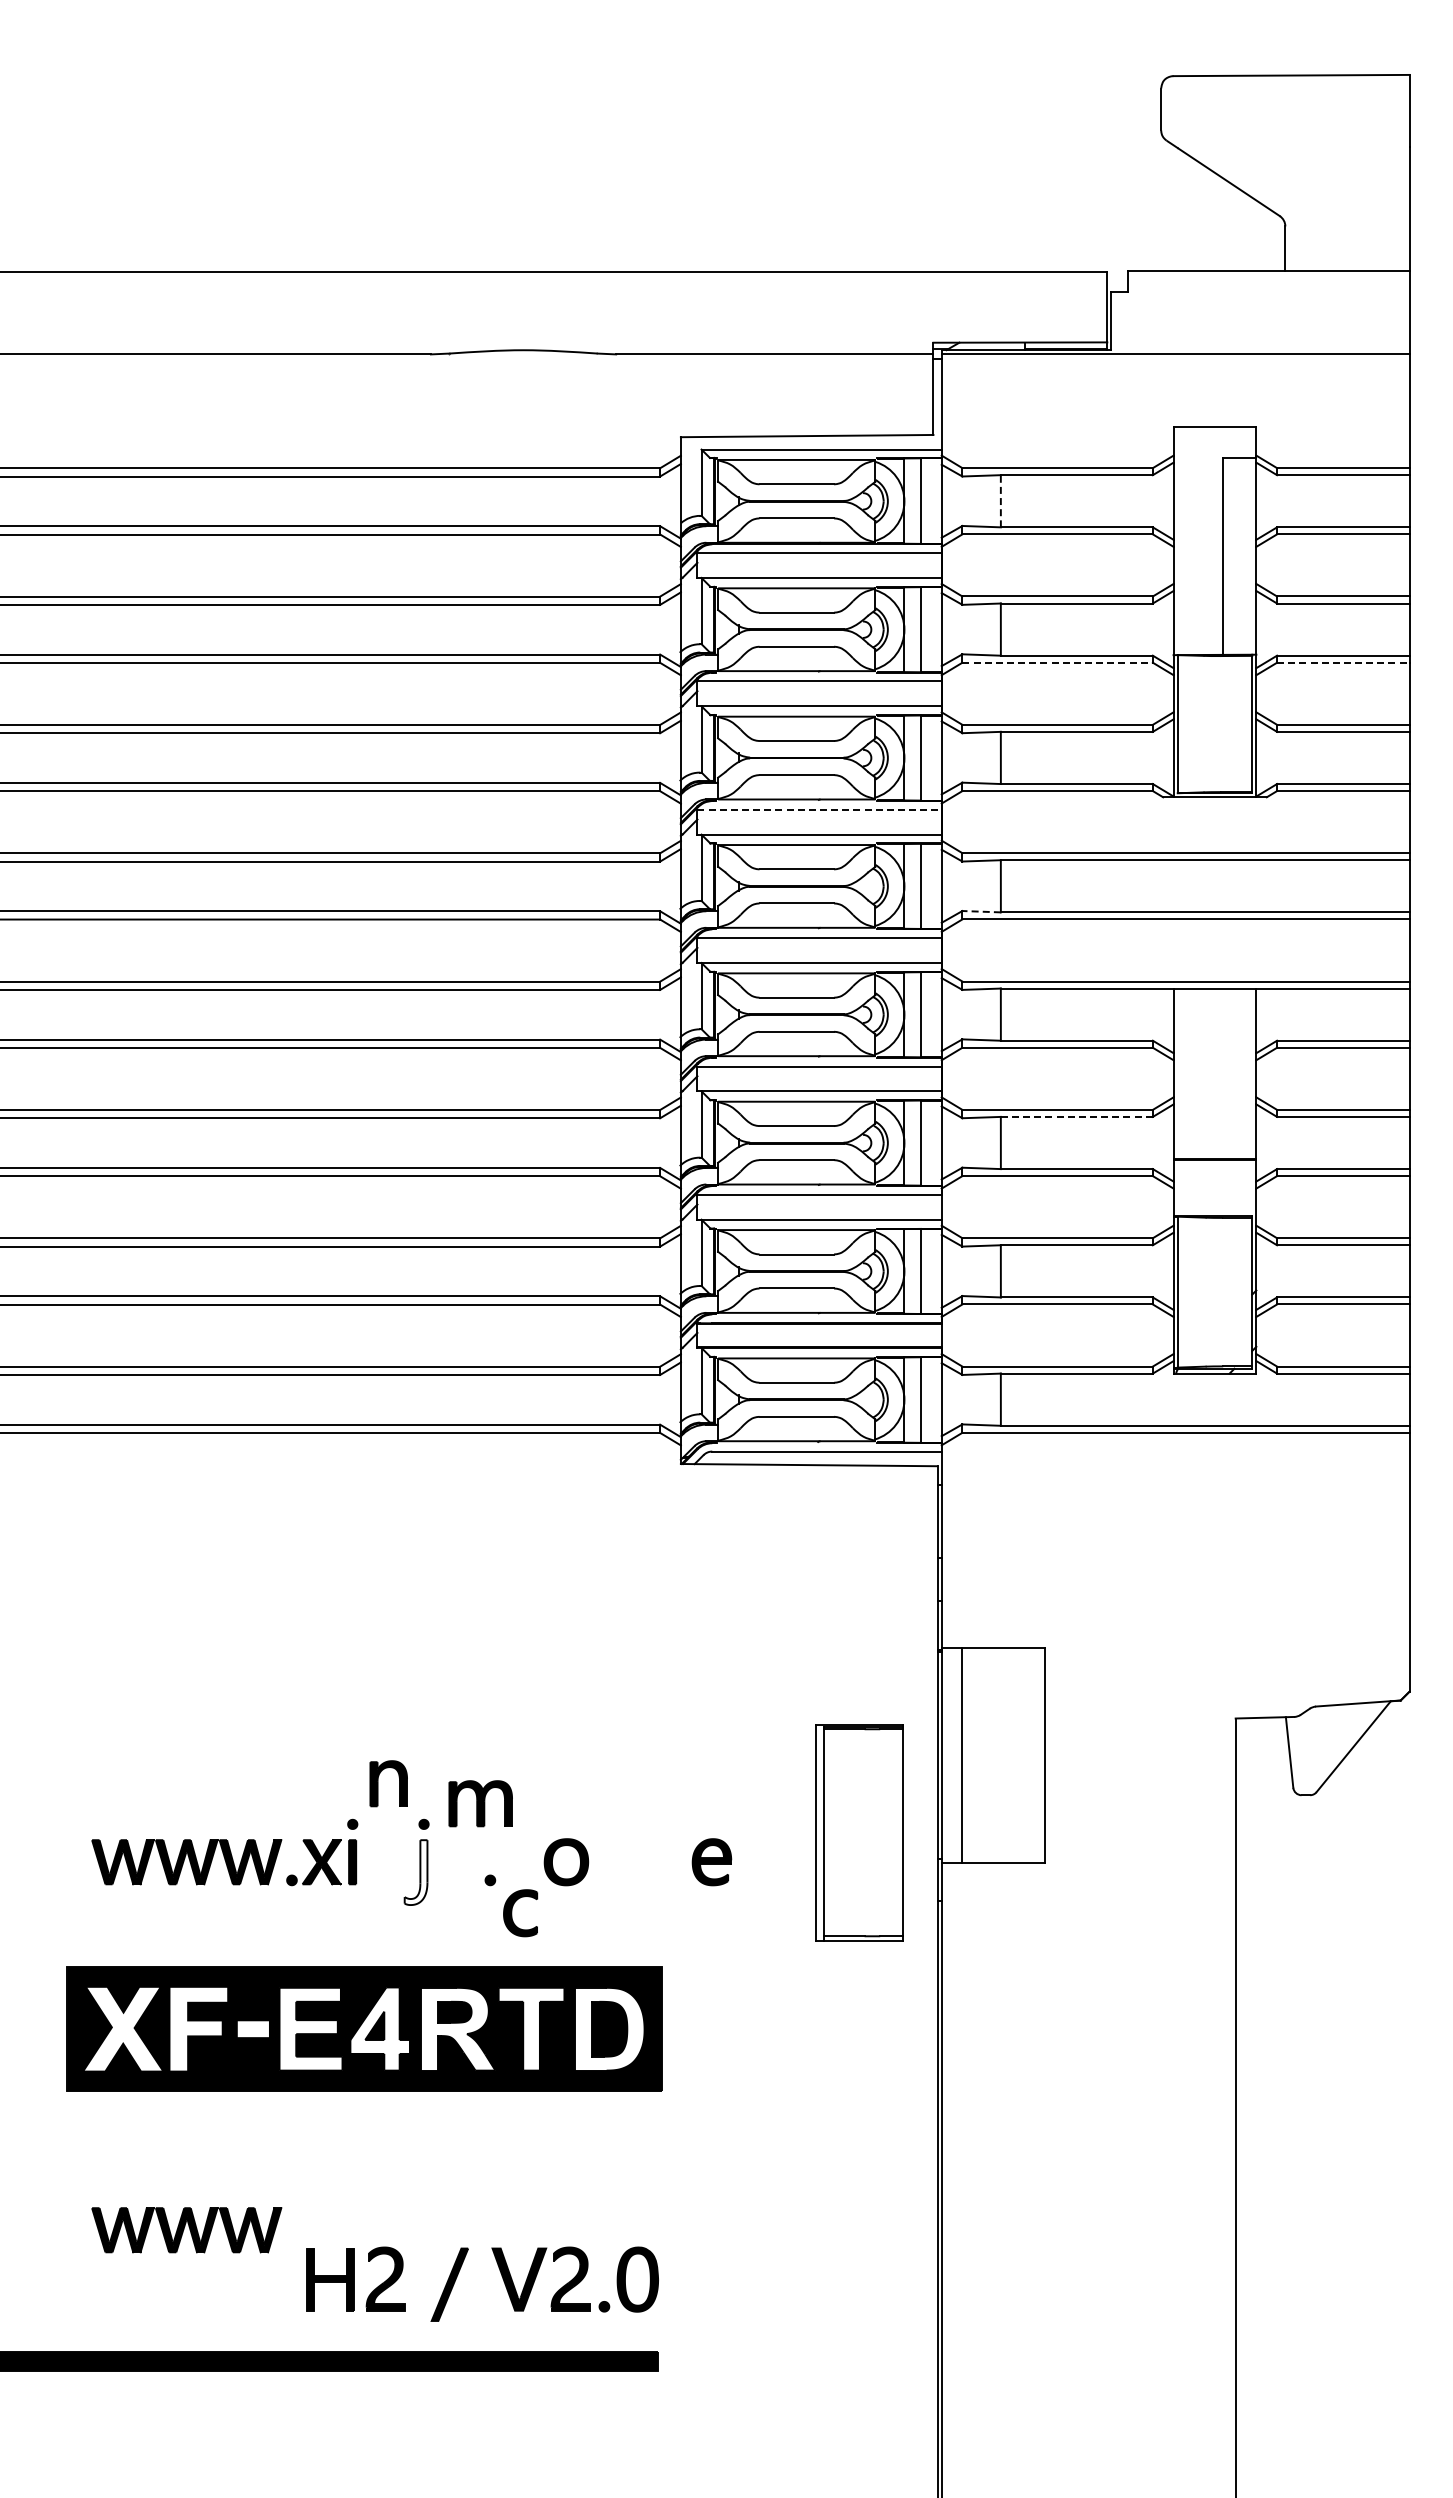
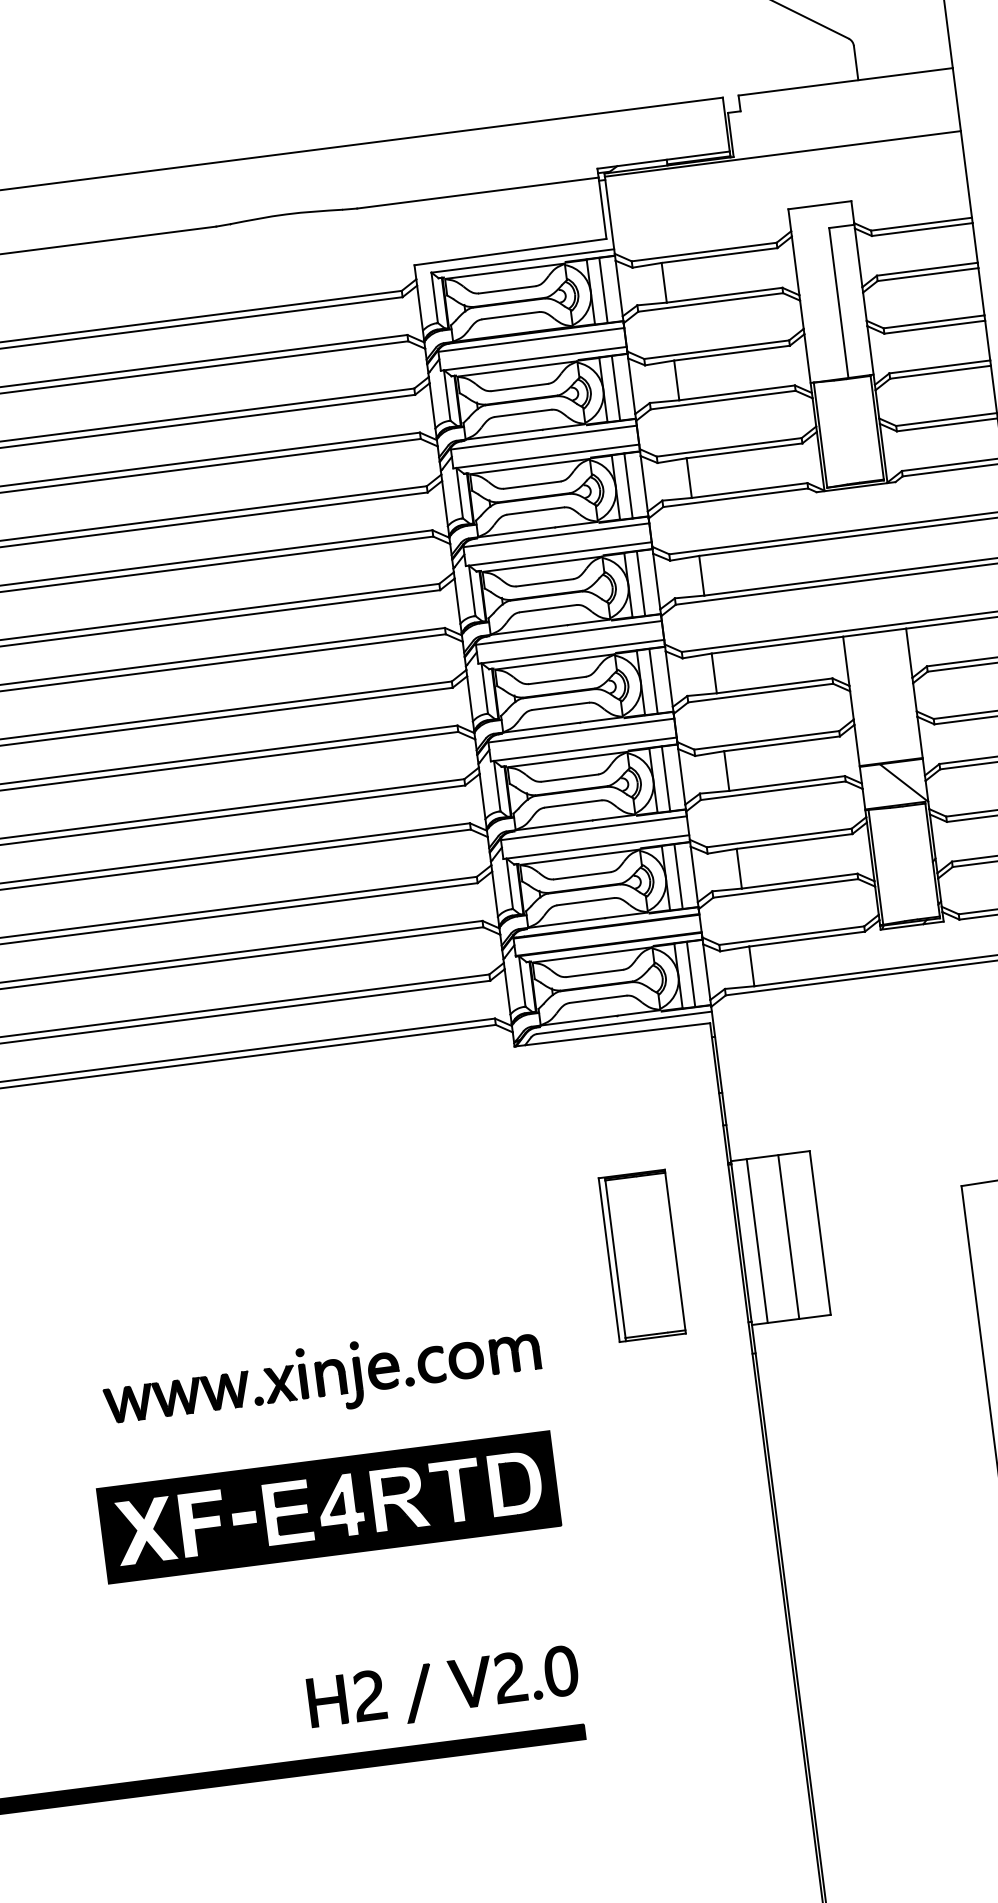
line: (1000, 500) -> (663, 282), dashed -> solid
line: (1058, 662) -> (723, 399), dashed -> solid
line: (1343, 662) -> (940, 372), dashed -> solid
line: (820, 809) -> (557, 534), dashed -> solid
line: (981, 911) -> (689, 596), dashed -> solid
line: (1077, 1116) -> (782, 743), dashed -> solid
line: (1227, 1187) -> (903, 782), added
line: (1003, 1755) -> (788, 1236), added
part: (378, 1783) -> (323, 1378), moved
part: (480, 1803) -> (515, 1353), moved
part: (859, 1832) -> (642, 1255), moved
part: (711, 1862) -> (383, 1371), moved
fill: (415, 1872) -> (352, 1383), added
part: (512, 1913) -> (425, 1366), moved
part: (186, 2230) -> (213, 1677), removed

